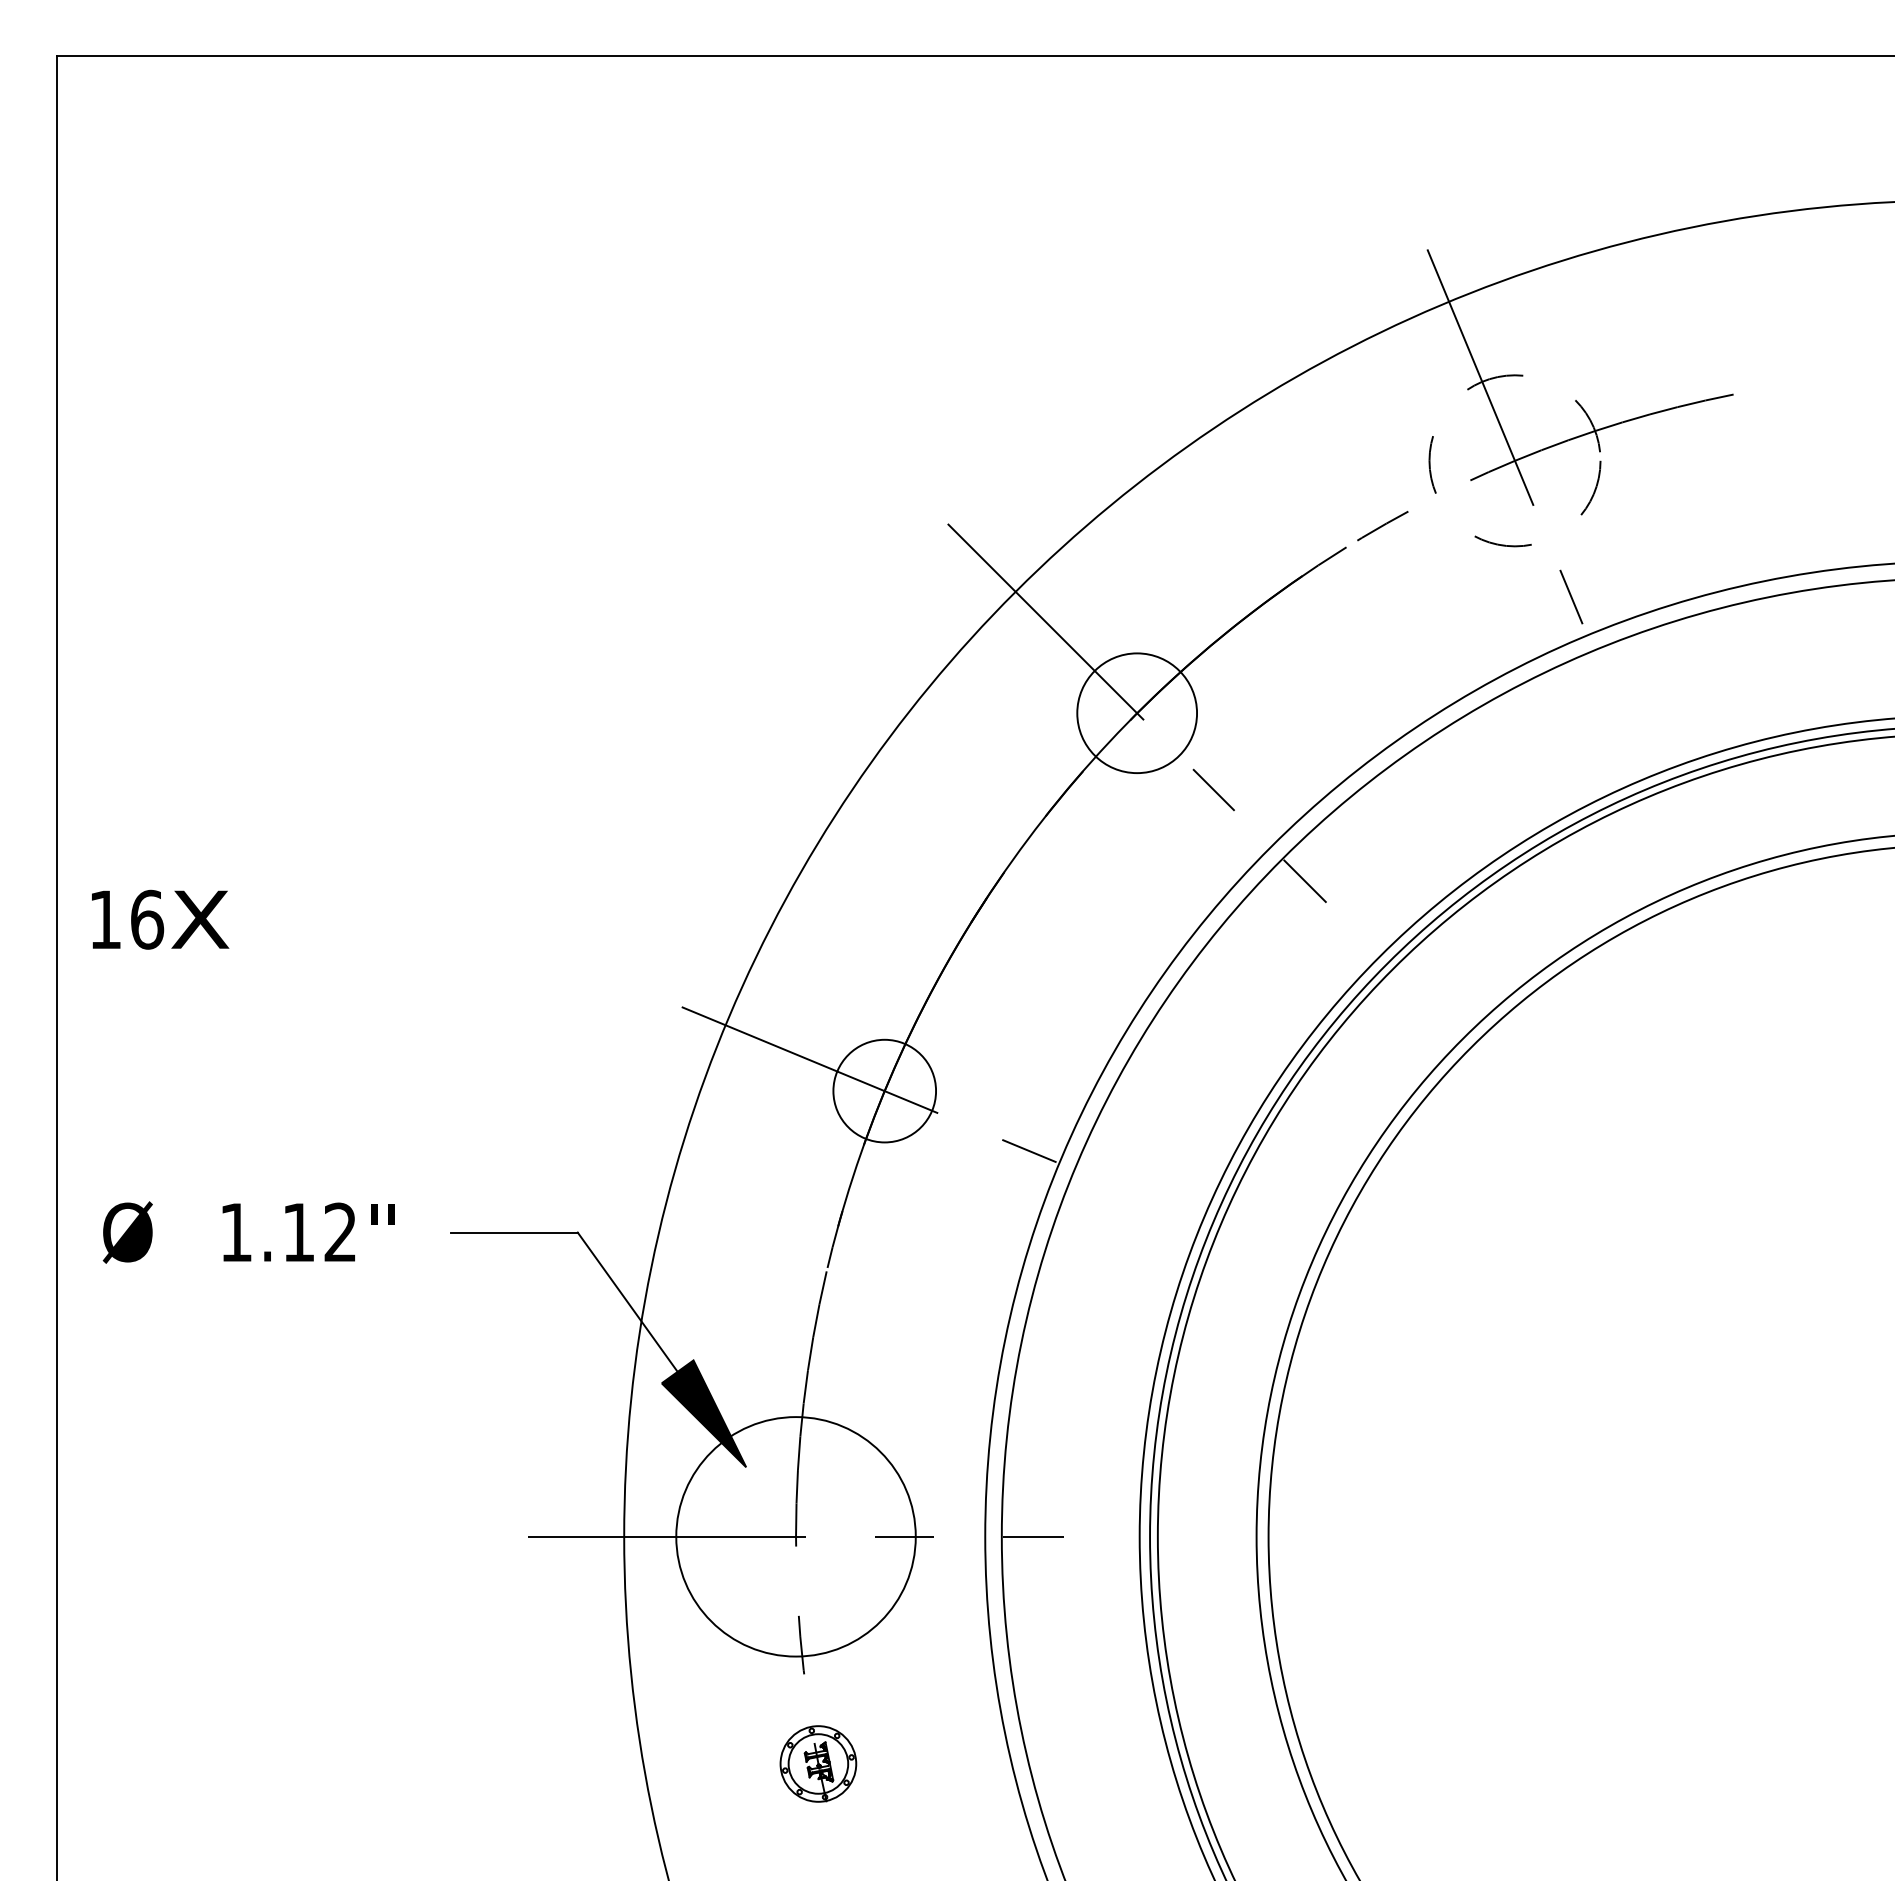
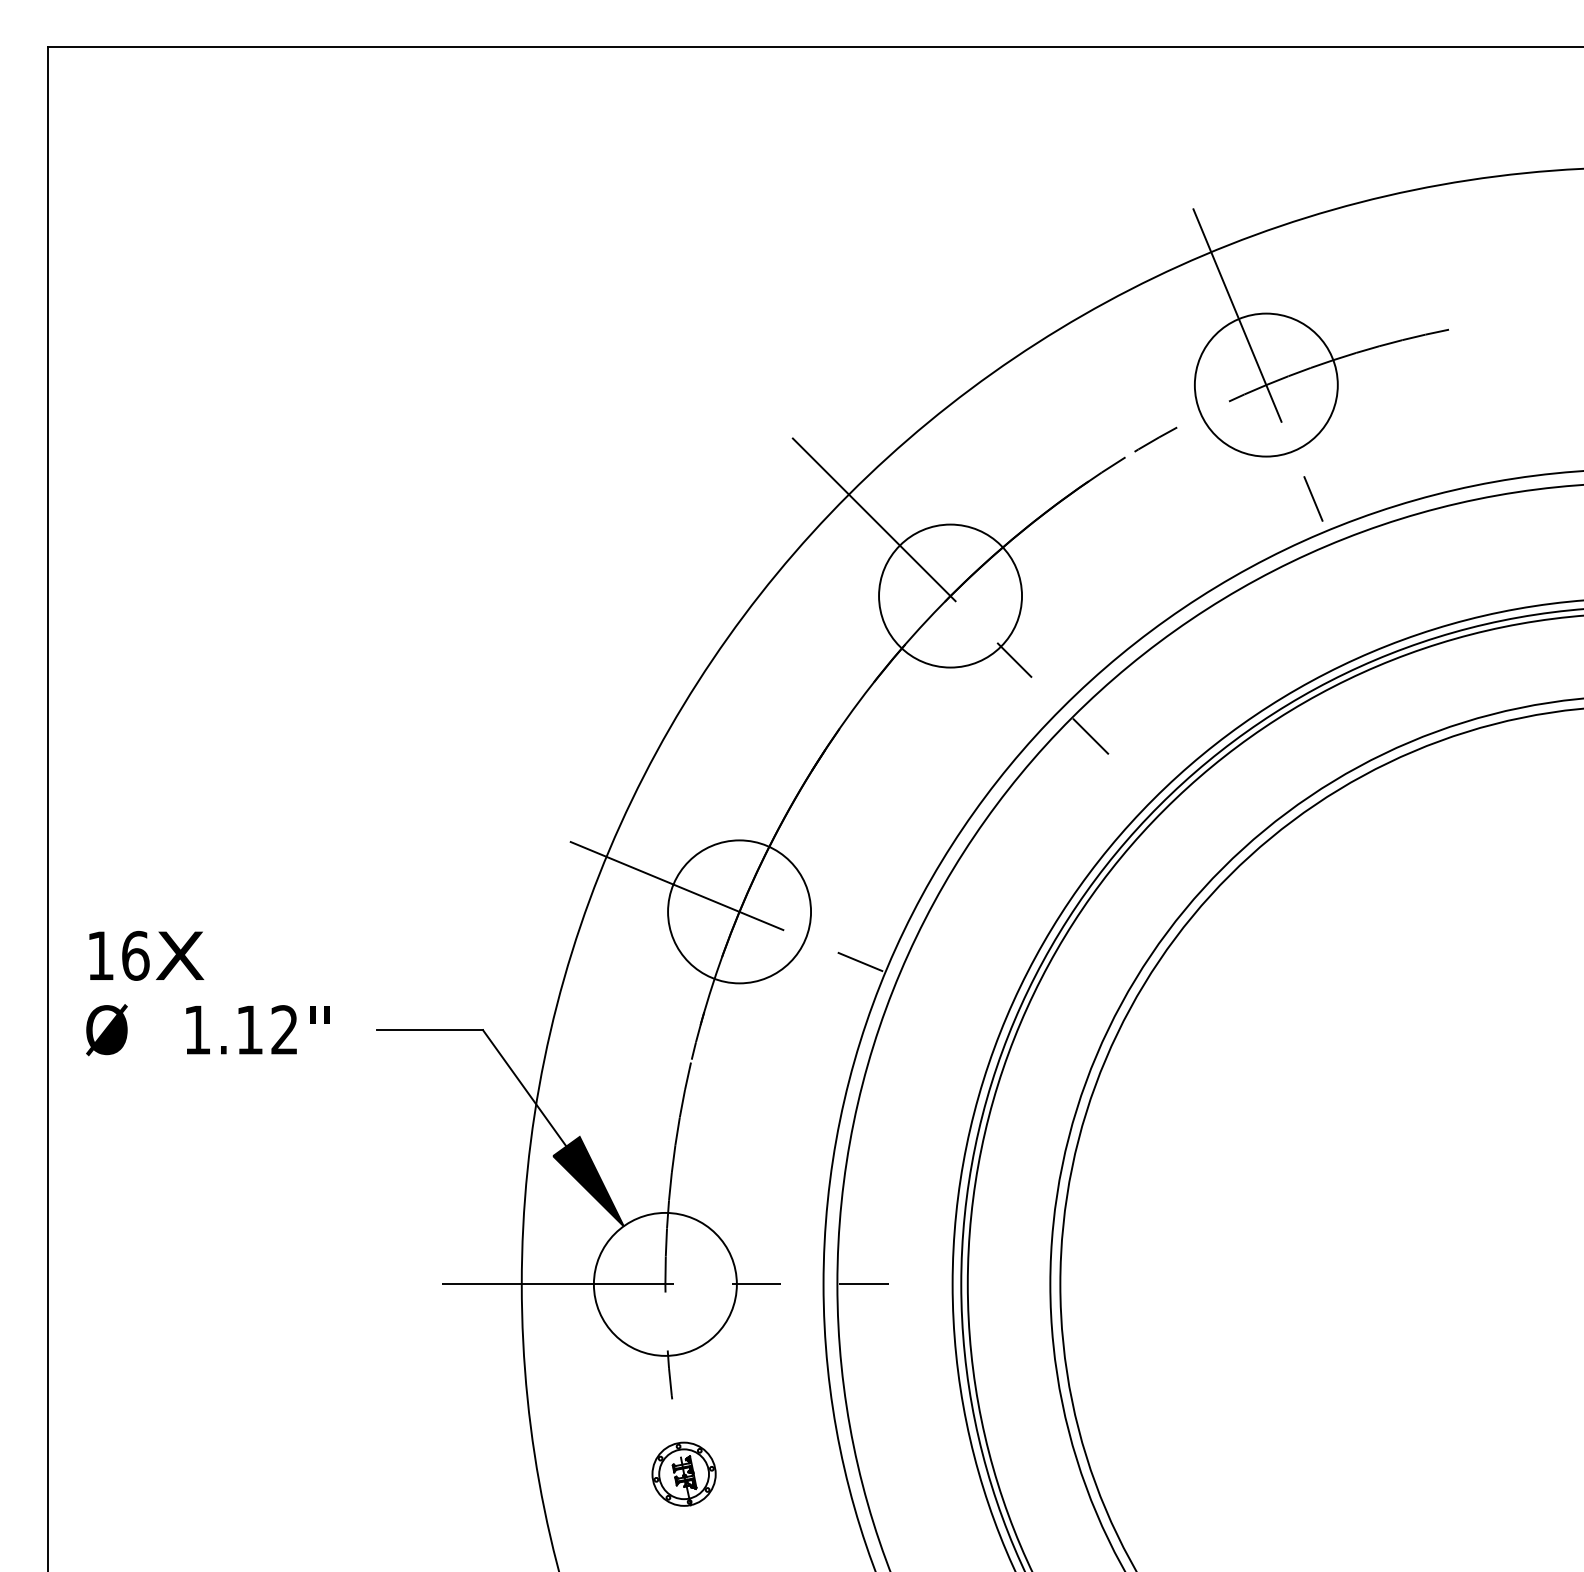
circle: (1514, 460) -> (1265, 384), dashed -> solid
circle: (1136, 712) -> (949, 595), size x1.43
text: (160, 919) -> (146, 955), moved
circle: (884, 1090) -> (739, 911), size x1.67
circle: (795, 1536) -> (664, 1284), size x0.71

